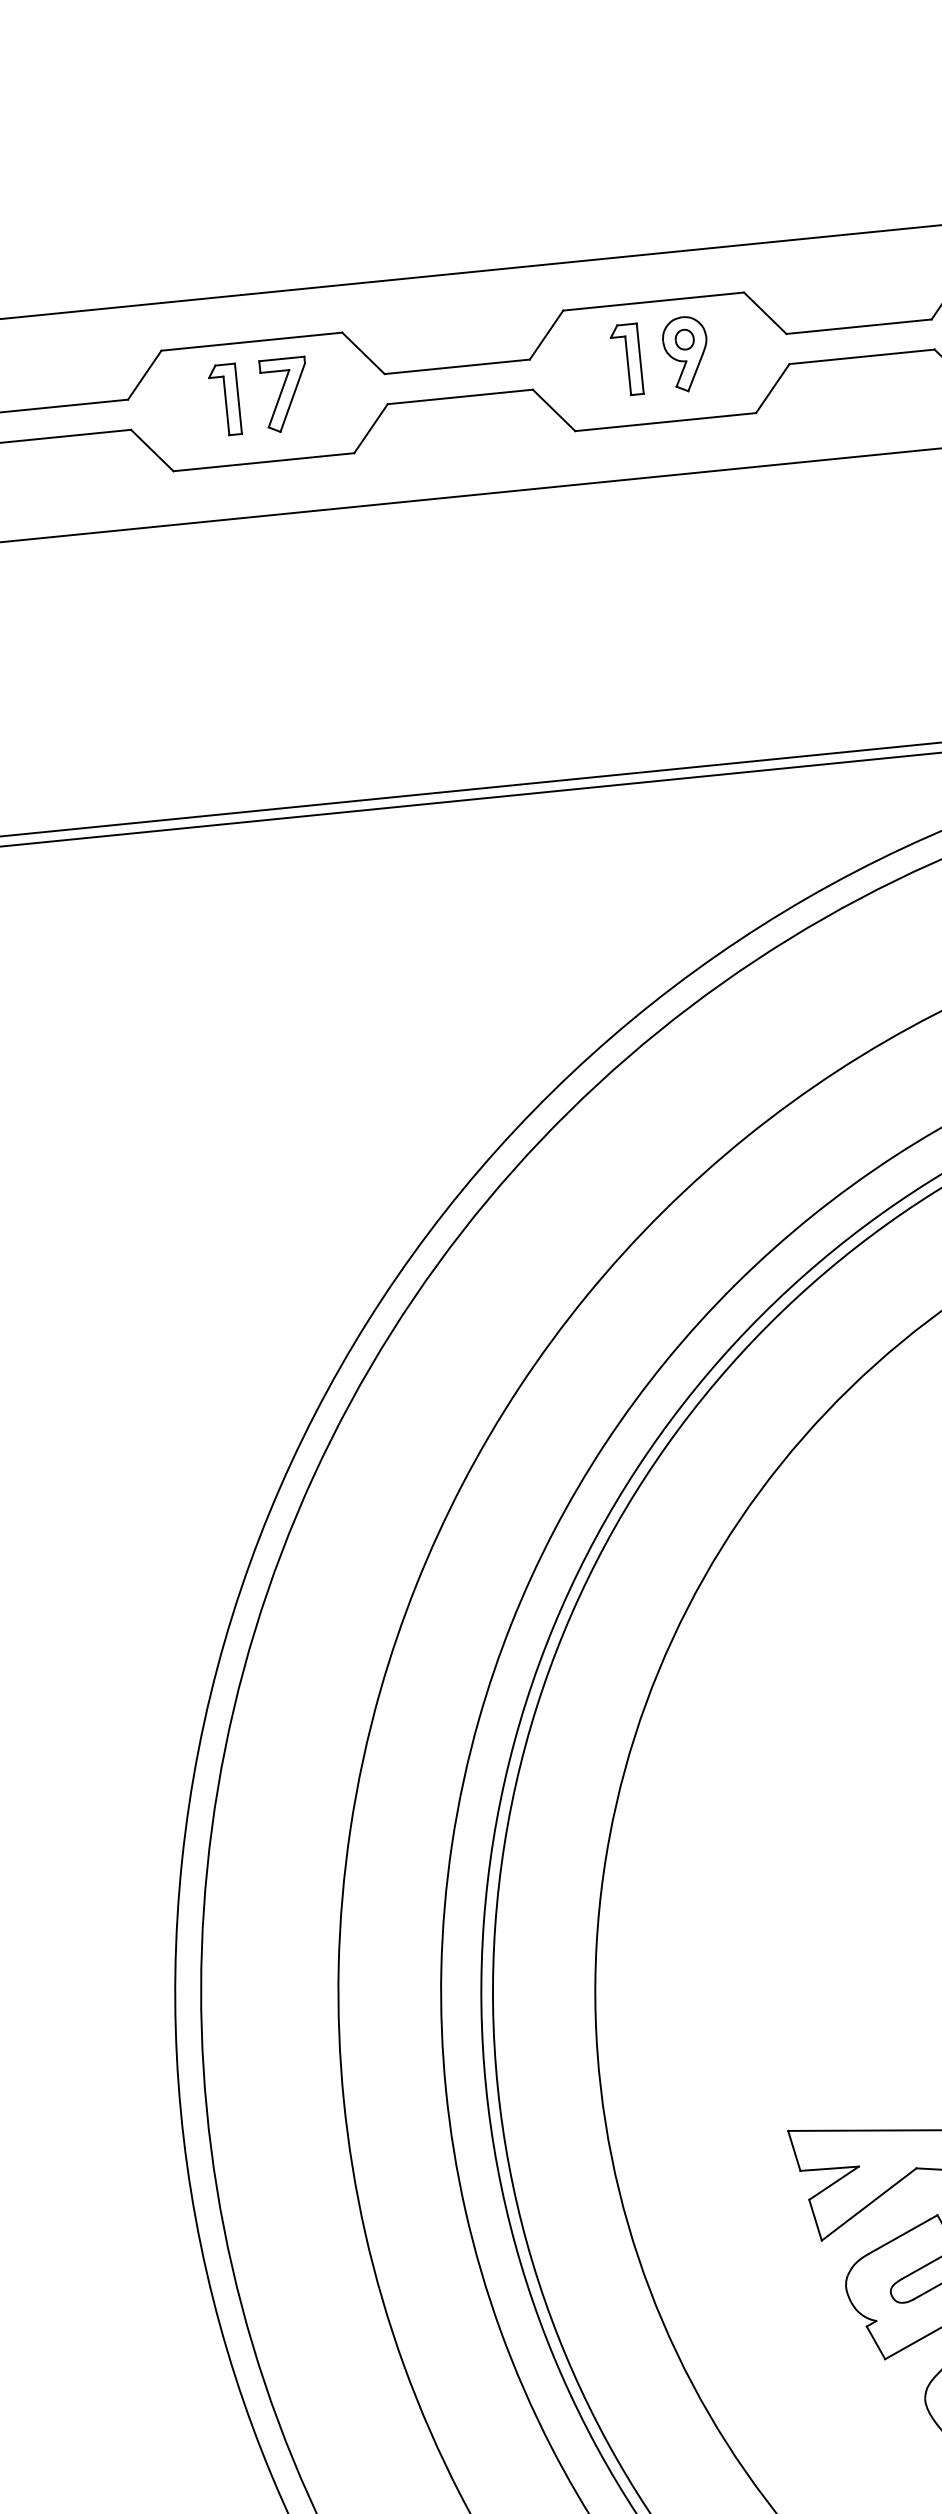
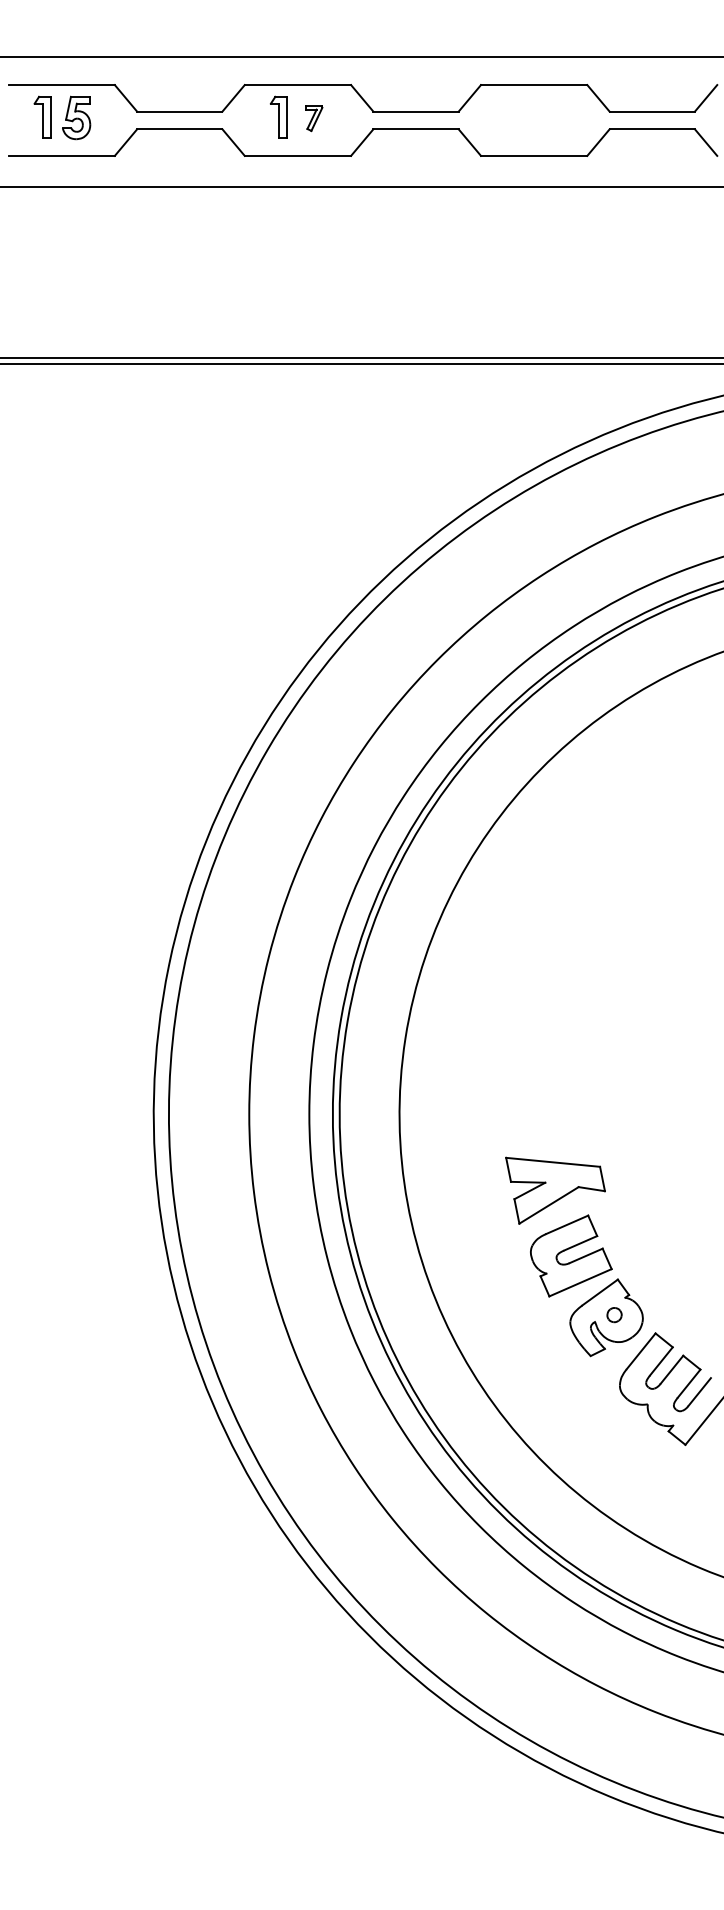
part: (685, 354) -> (549, 117), removed
part: (625, 358) -> (514, 116), removed
part: (285, 395) -> (314, 118), size x0.6

